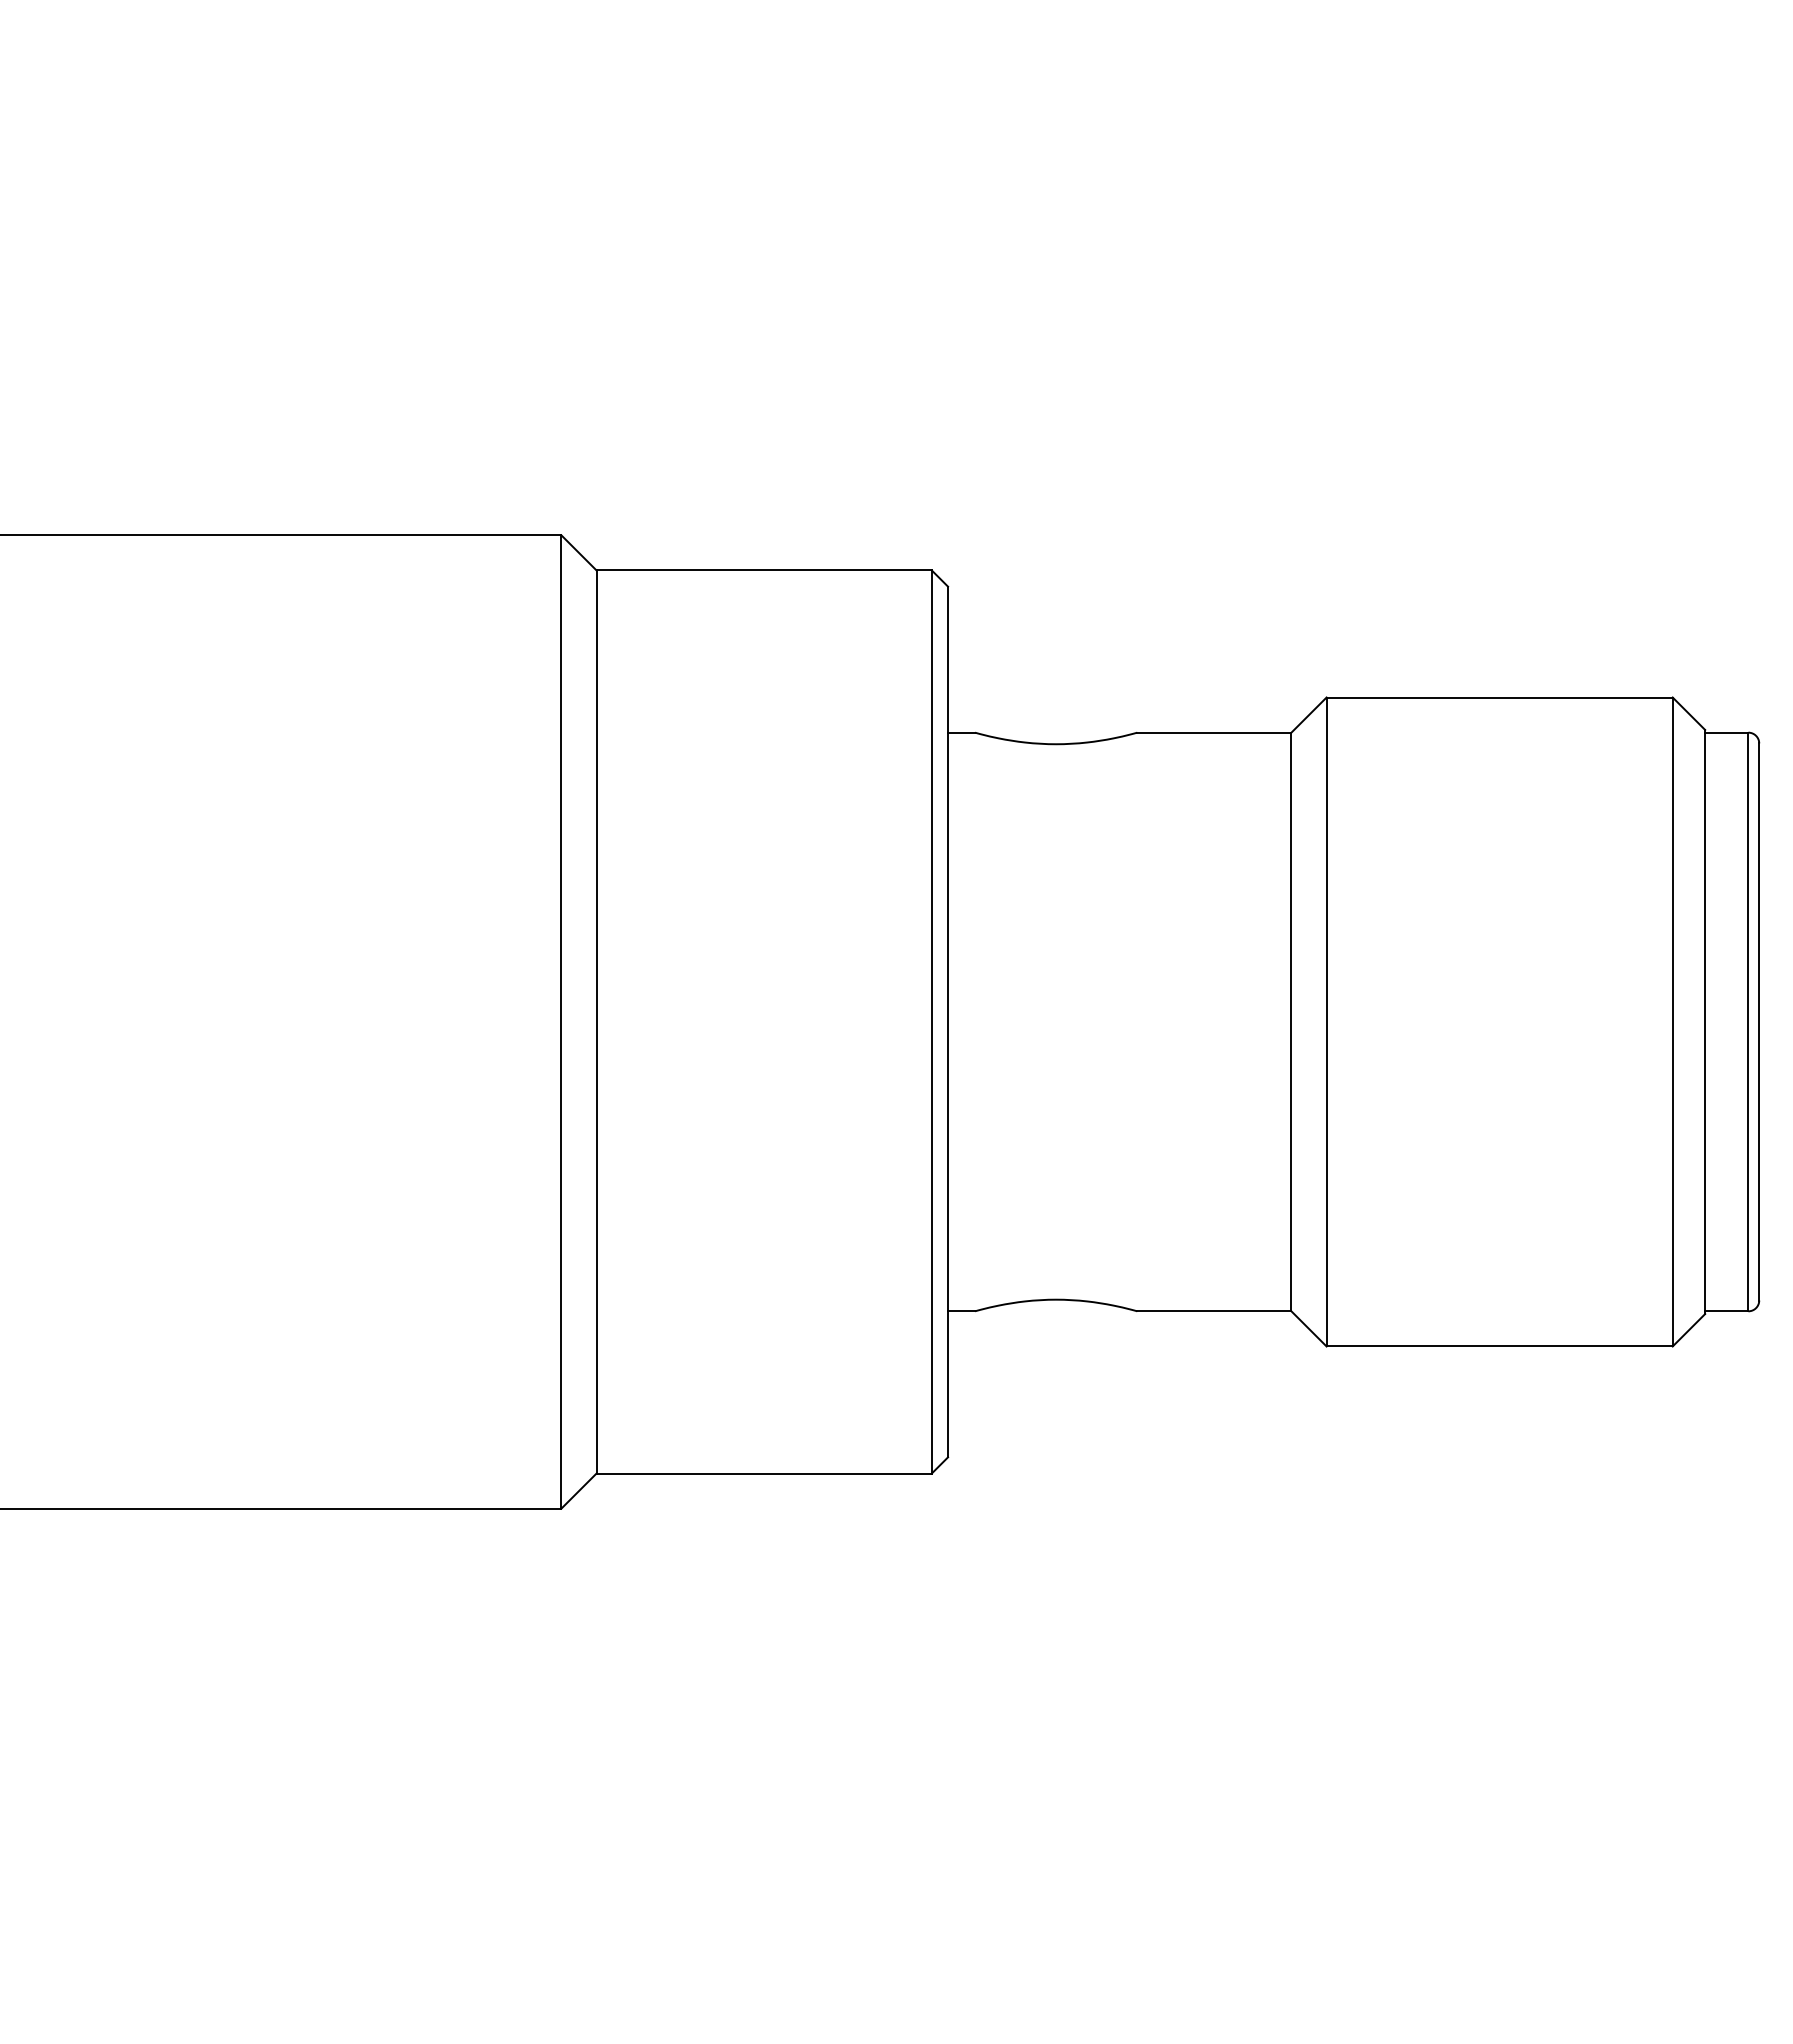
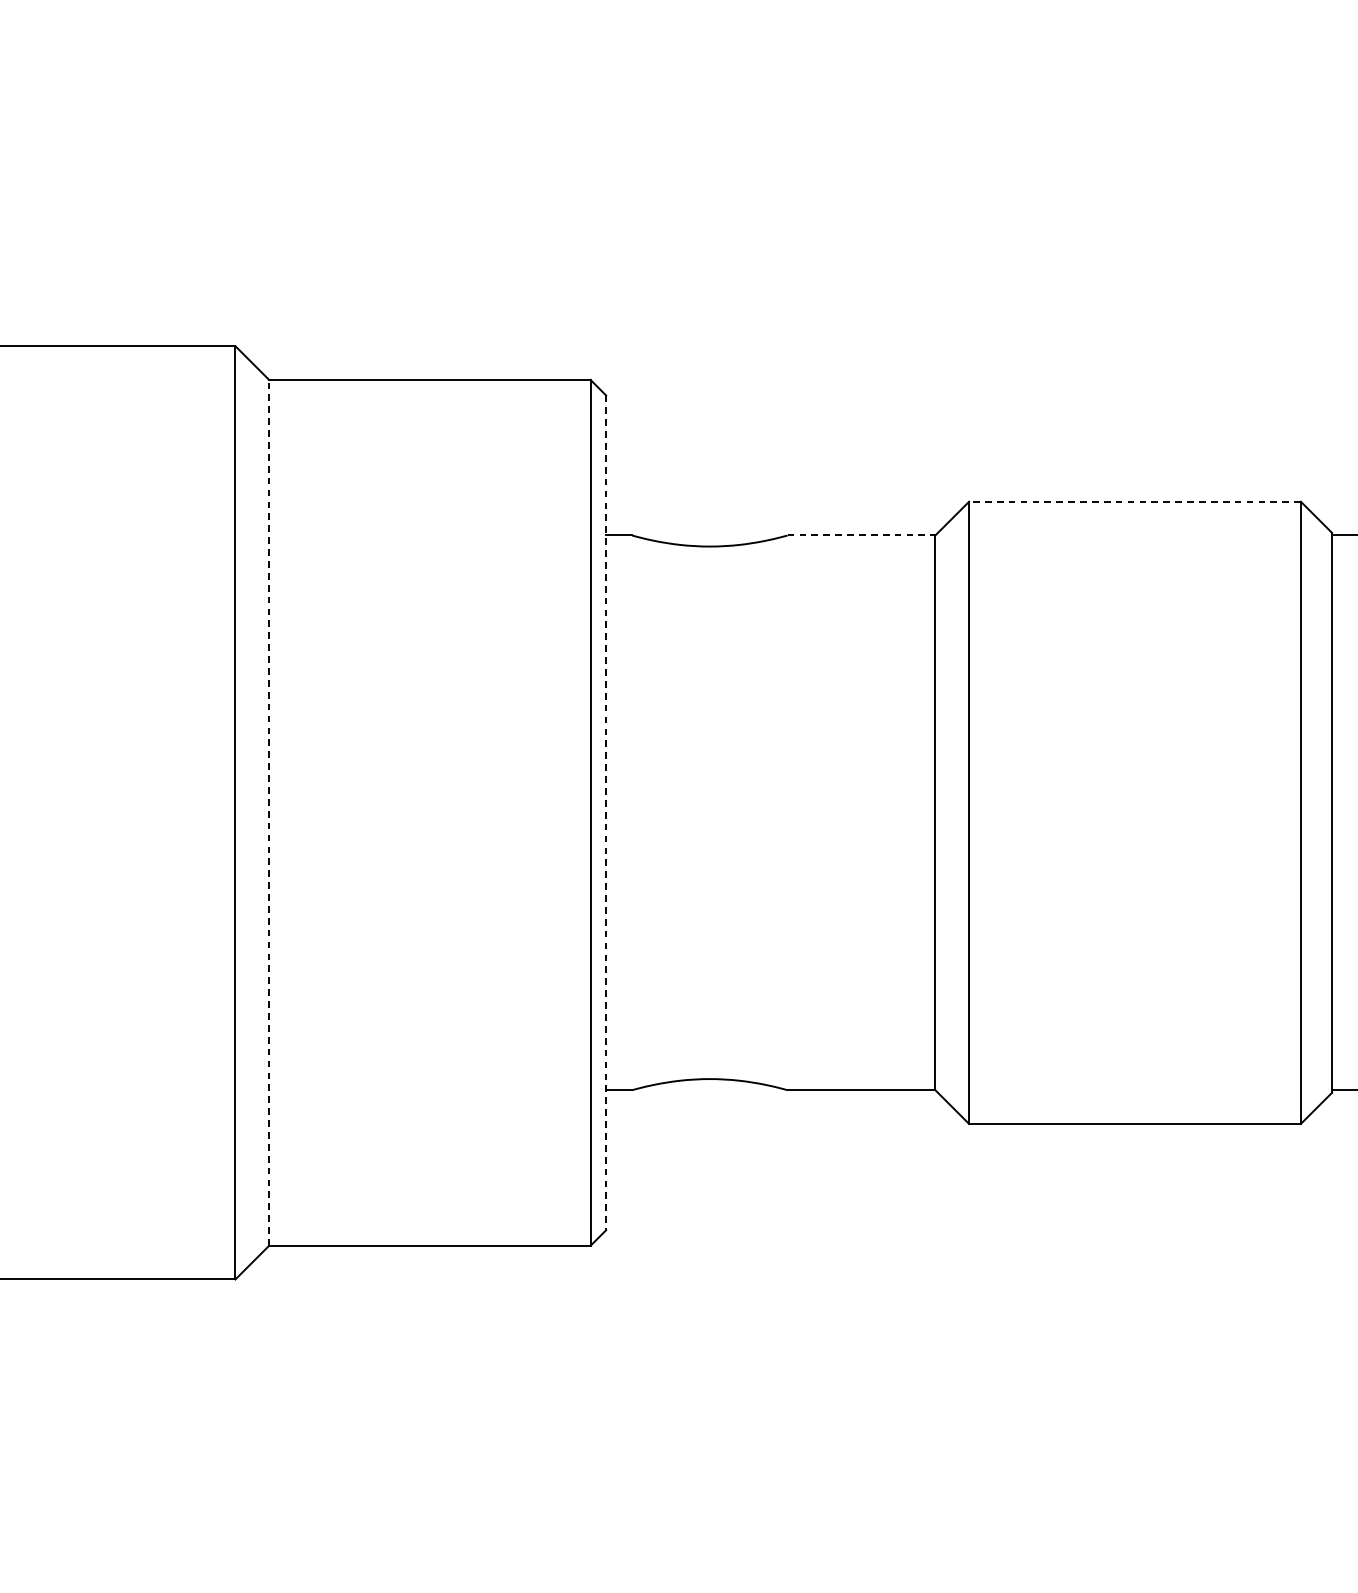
line: (1499, 697) -> (1134, 501), solid -> dashed
line: (1214, 732) -> (861, 535), solid -> dashed
line: (596, 1022) -> (269, 813), solid -> dashed
line: (948, 1022) -> (606, 813), solid -> dashed

